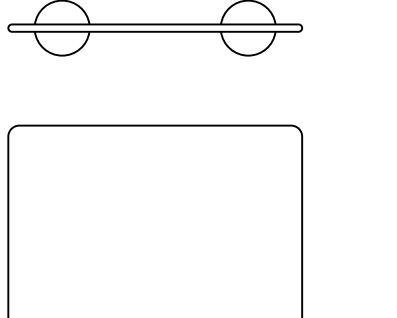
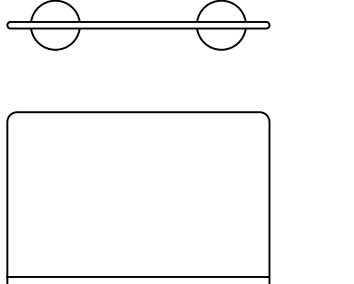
line: (155, 310) -> (138, 277), added

